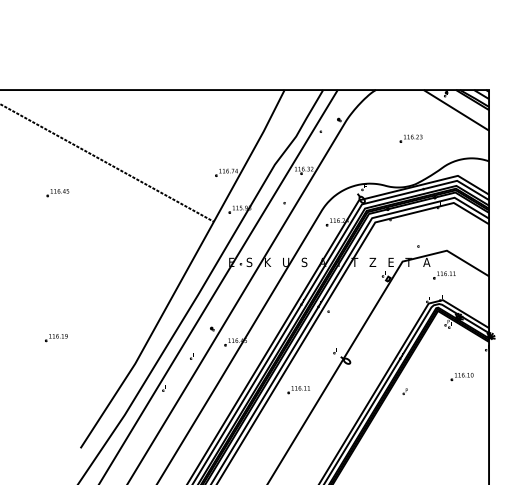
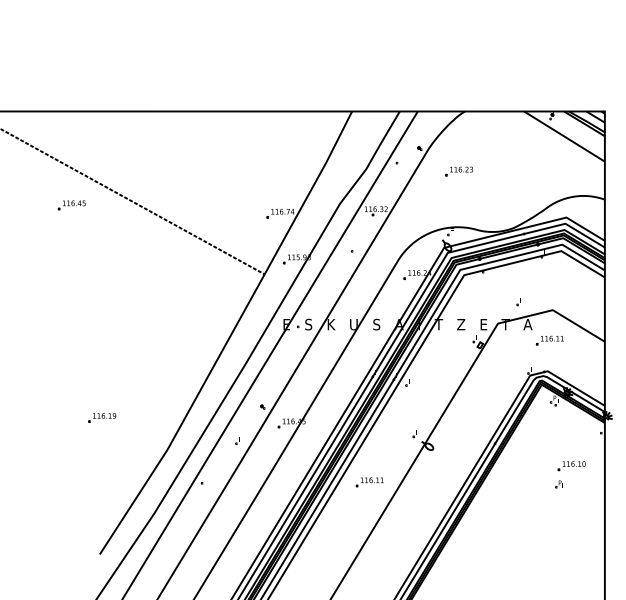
part: (410, 138) -> (458, 171), moved
part: (57, 193) -> (71, 206), moved
part: (56, 338) -> (102, 418), moved
part: (404, 391) -> (557, 484), moved

